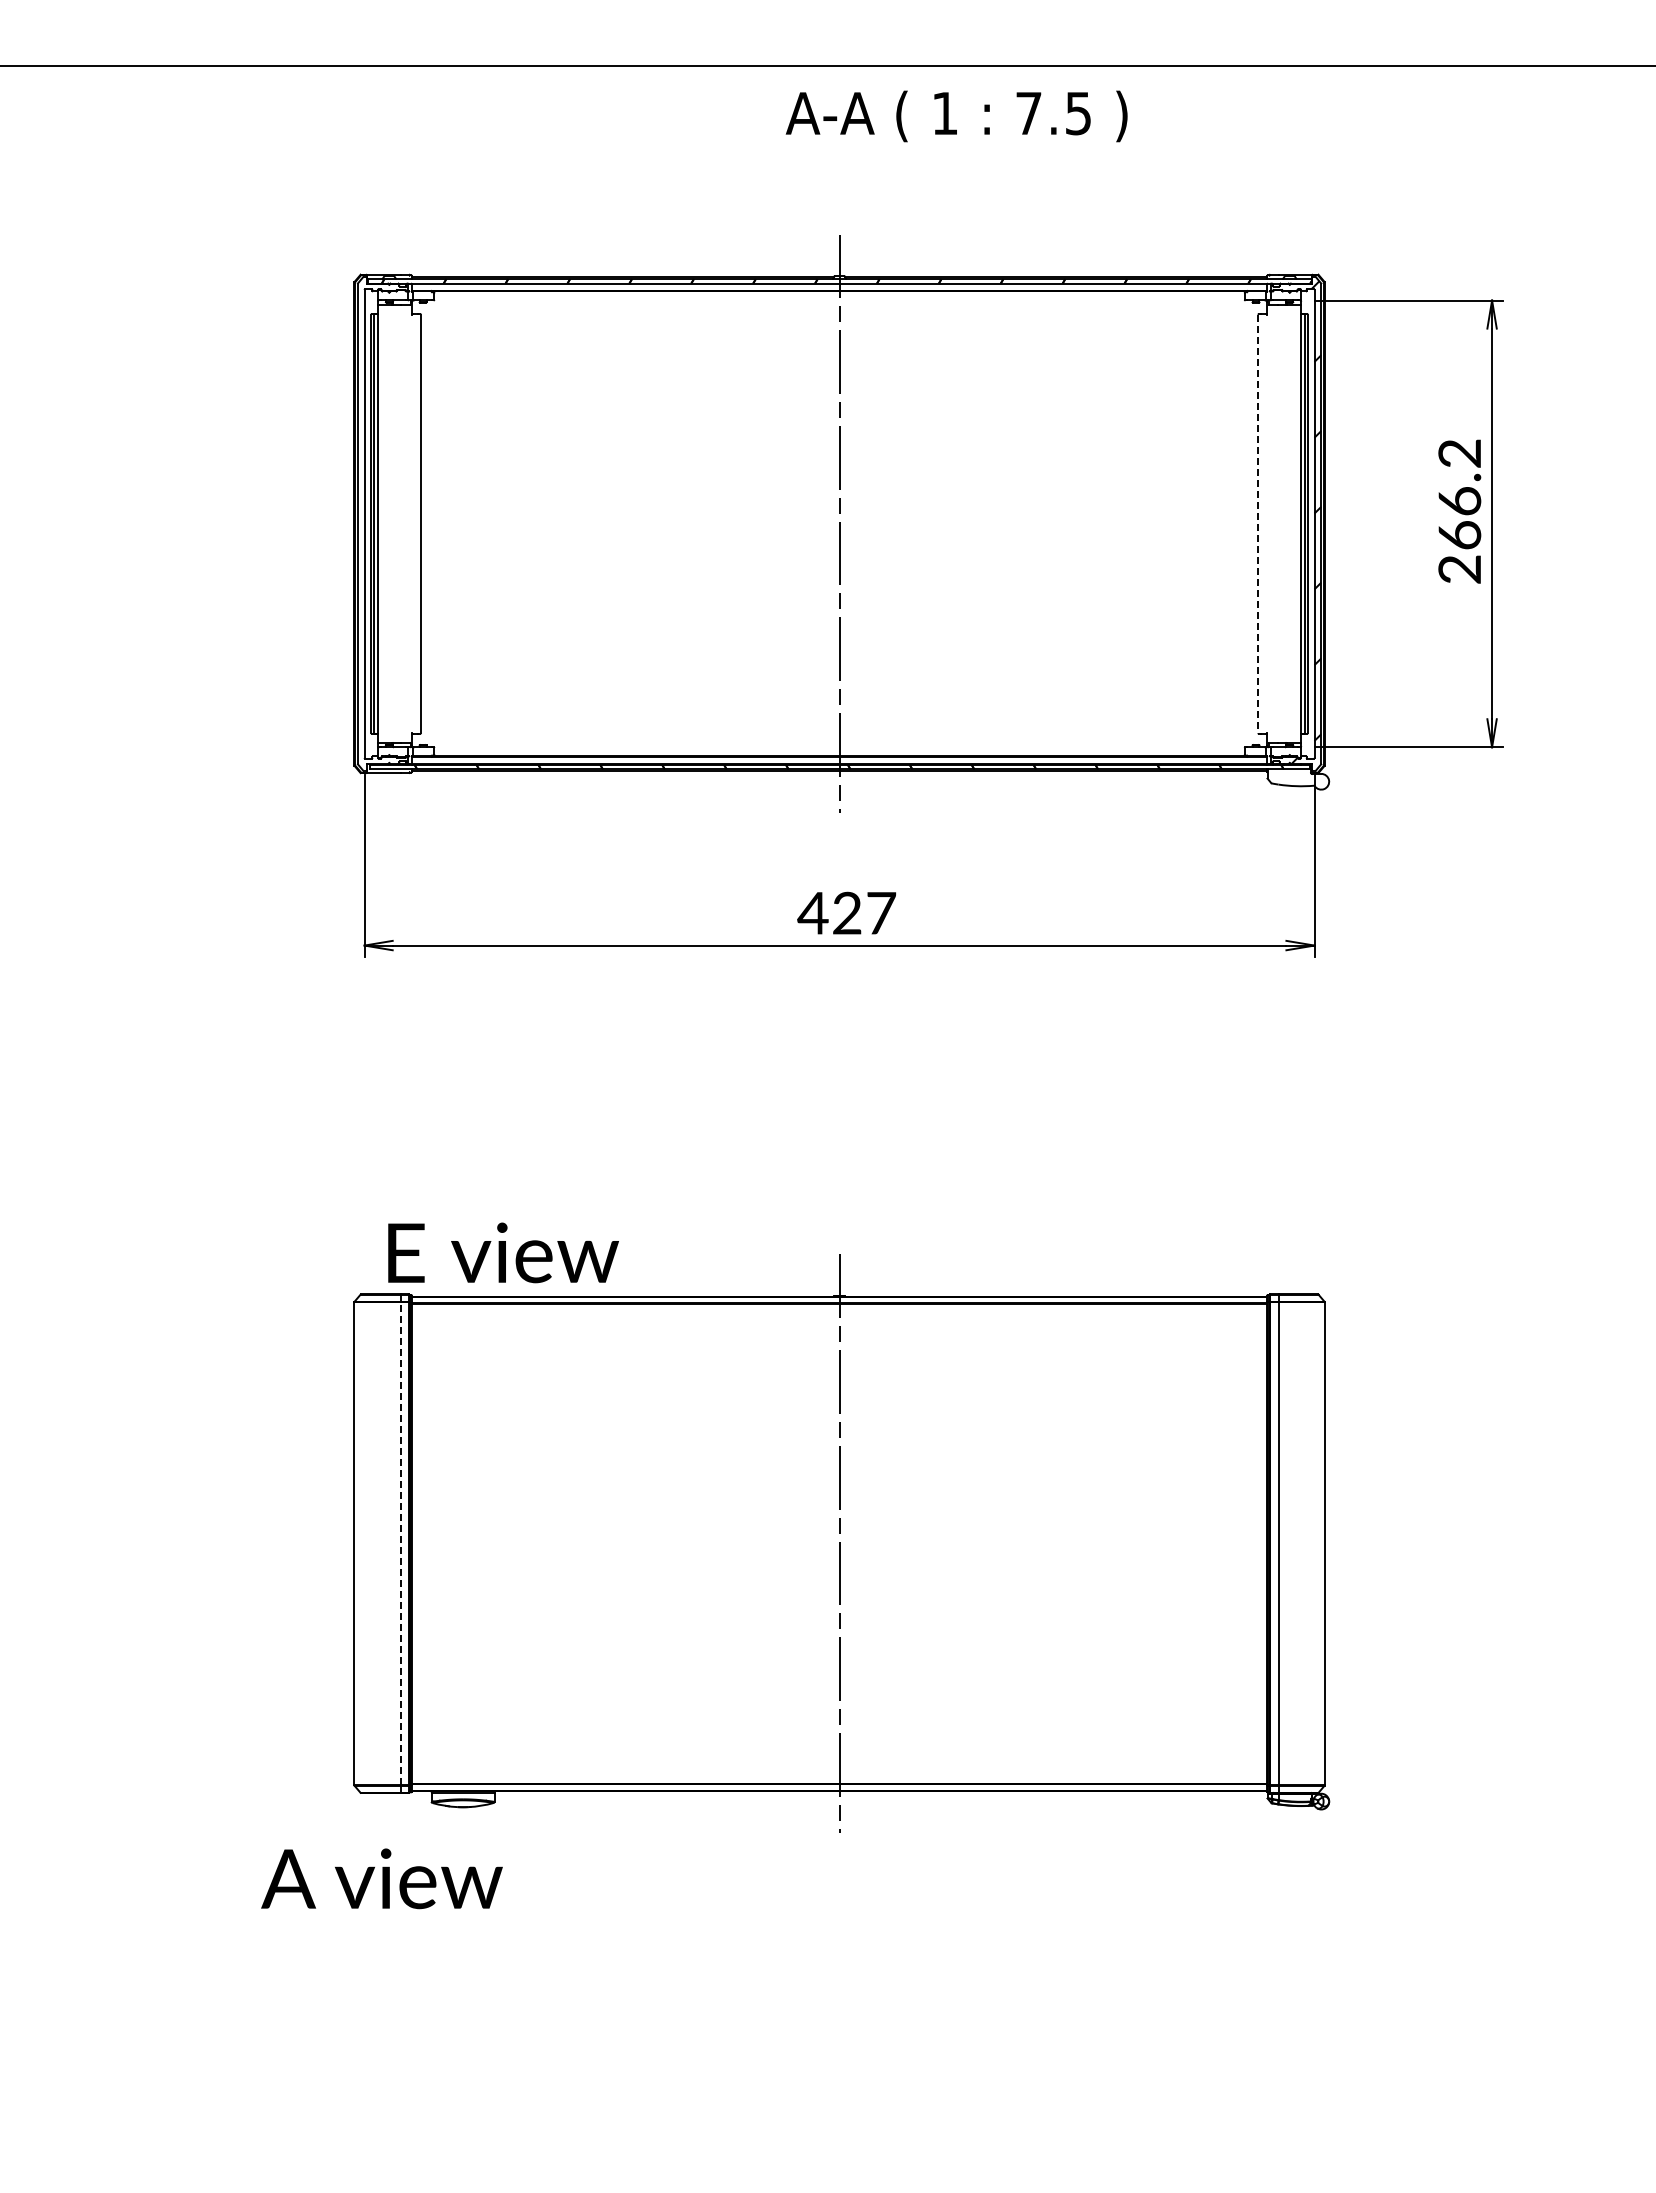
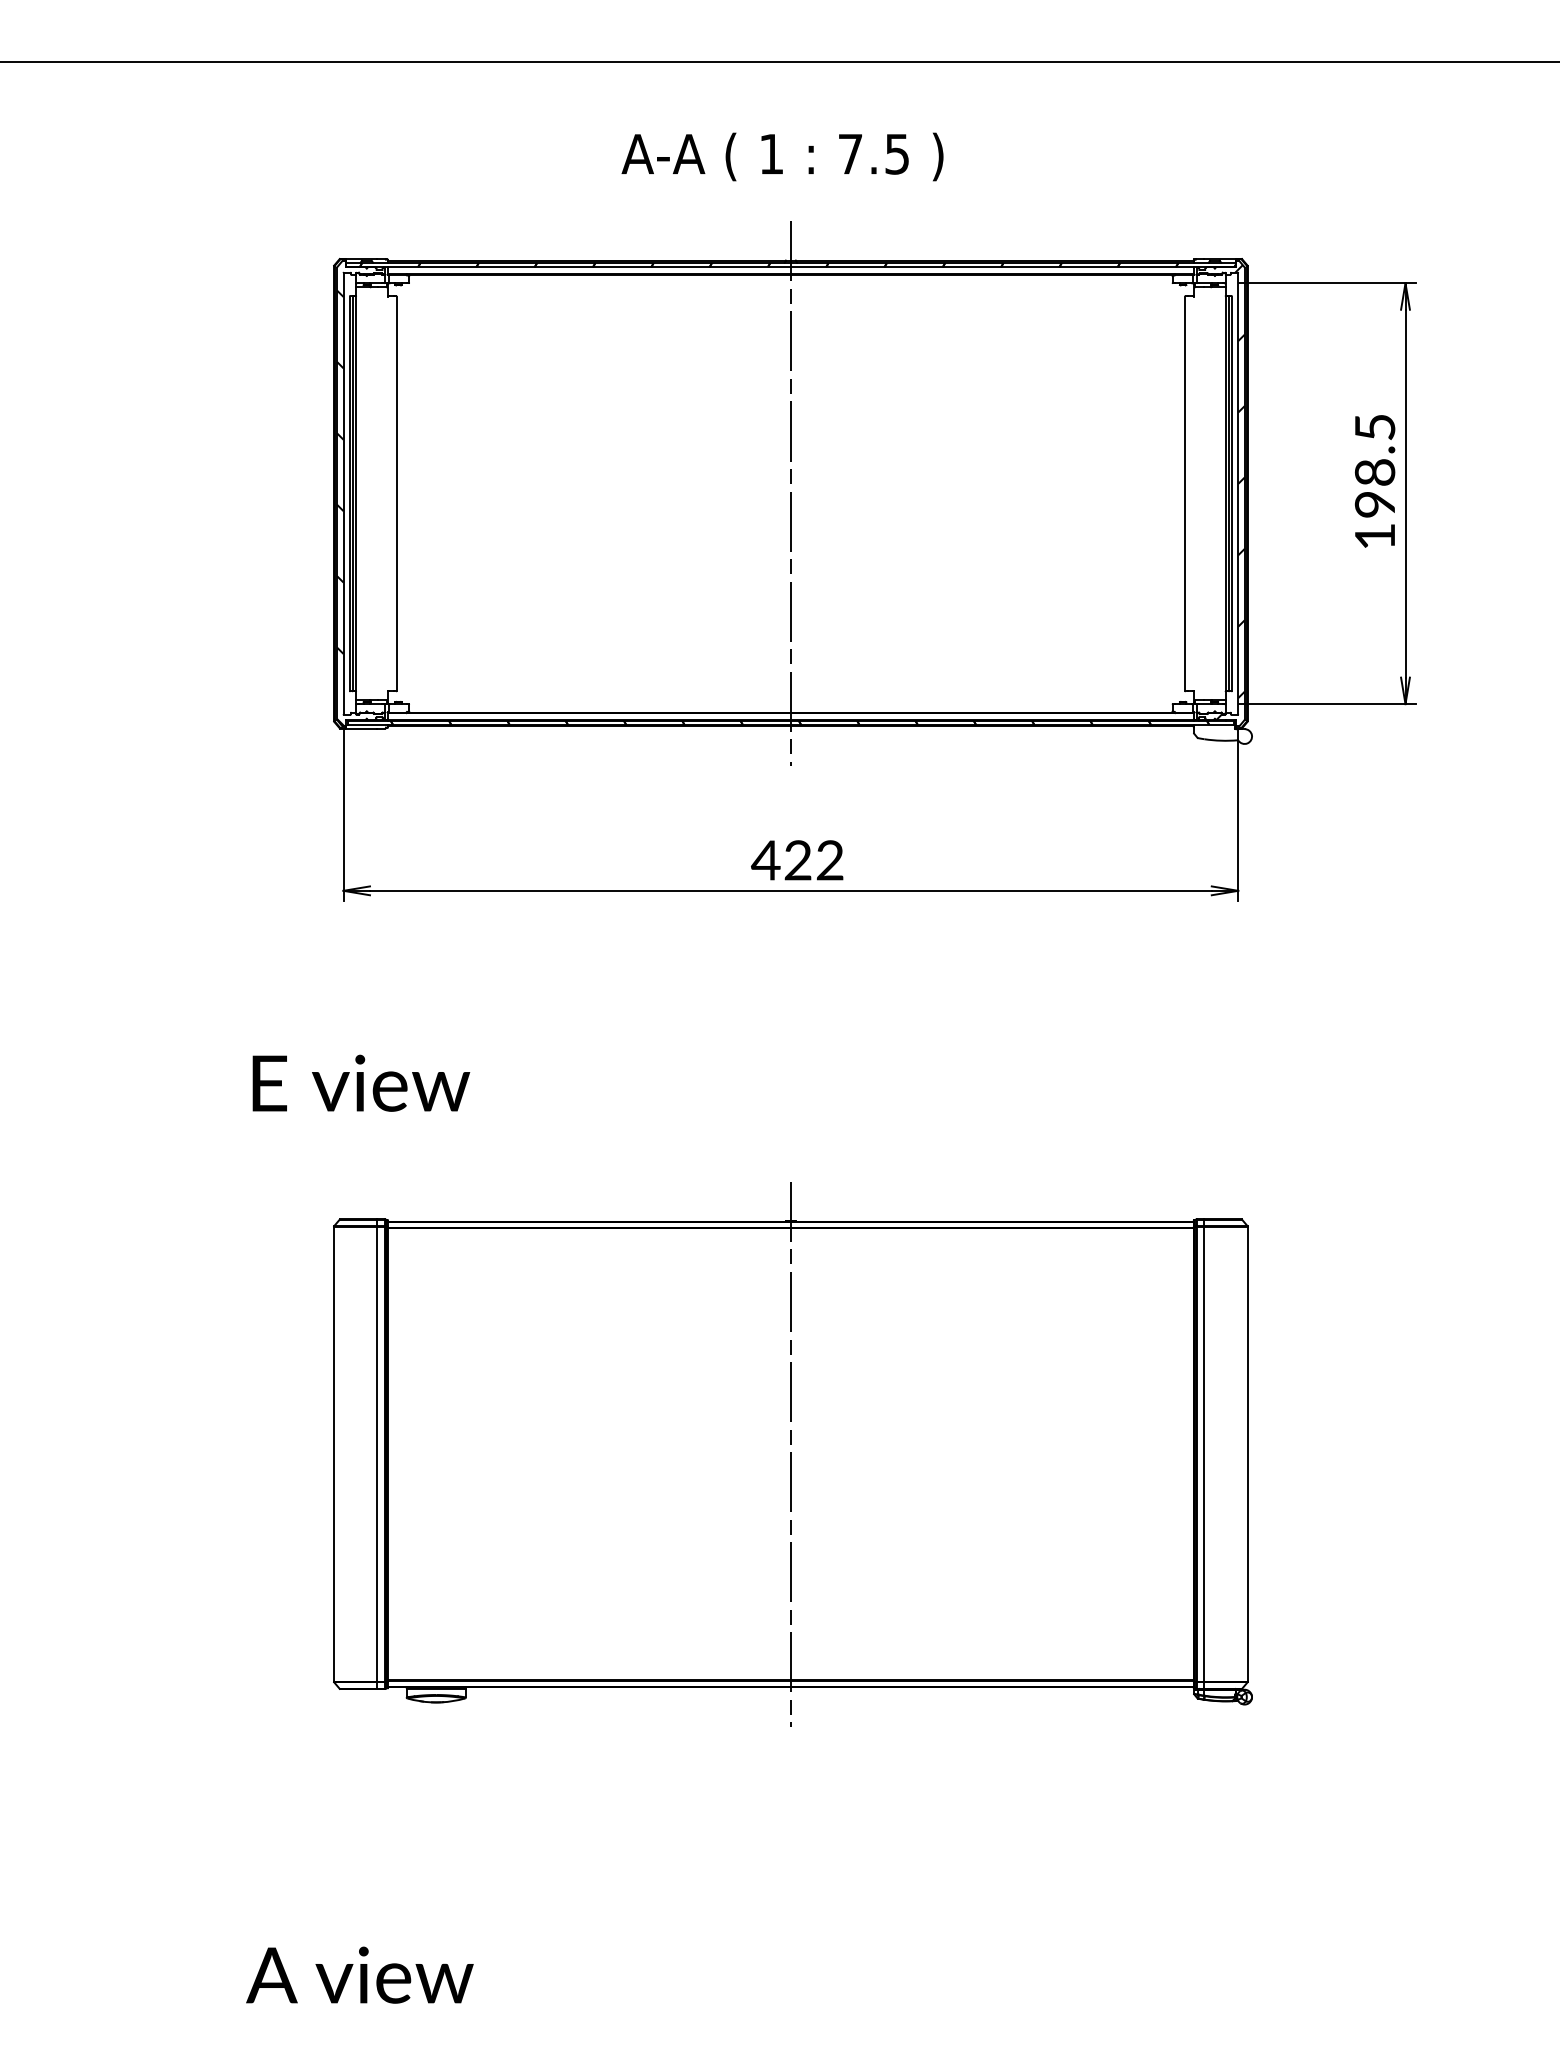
text: (956, 116) -> (782, 157), moved
text: (1459, 511) -> (1374, 481), 266.2 -> 198.5
line: (1258, 524) -> (1185, 494), dashed -> solid
hatch: (361, 539) -> (340, 508), added
text: (881, 912) -> (830, 859), 427 -> 422
text: (503, 1252) -> (361, 1082), moved
line: (400, 1543) -> (377, 1454), dashed -> solid
text: (381, 1878) -> (359, 1974), moved

